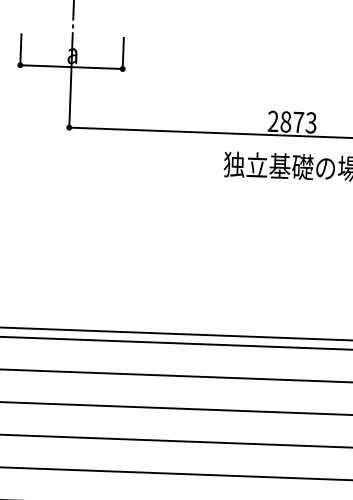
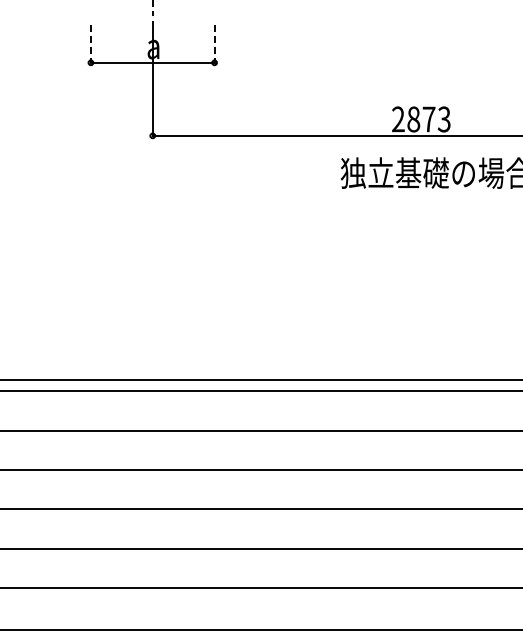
line: (20, 50) -> (90, 44), solid -> dashed
line: (123, 53) -> (214, 44), solid -> dashed

